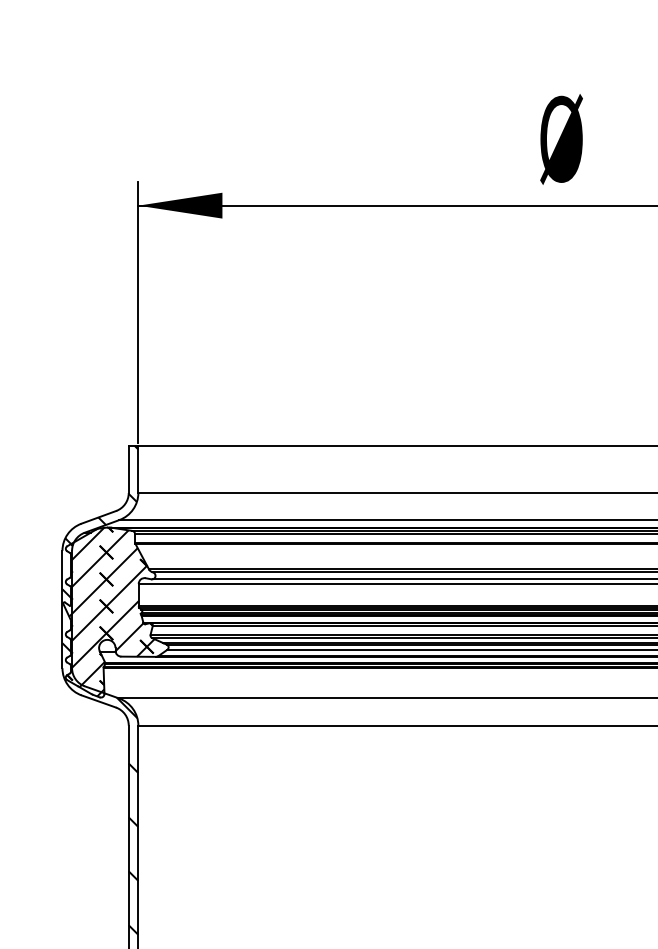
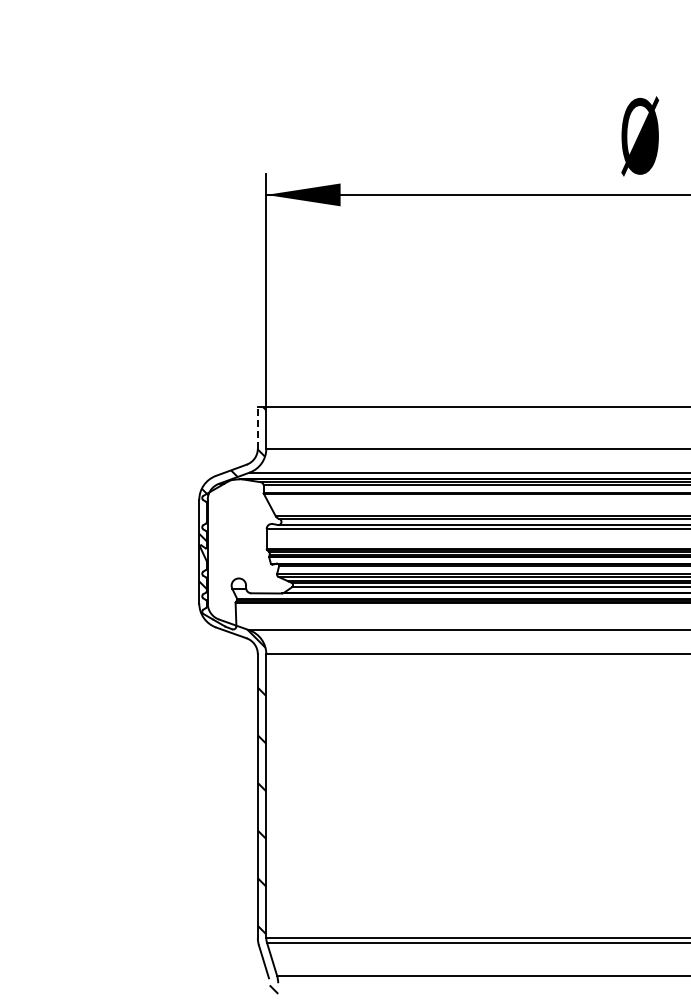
line: (128, 468) -> (257, 427), solid -> dashed
hatch: (110, 611) -> (241, 553), removed

